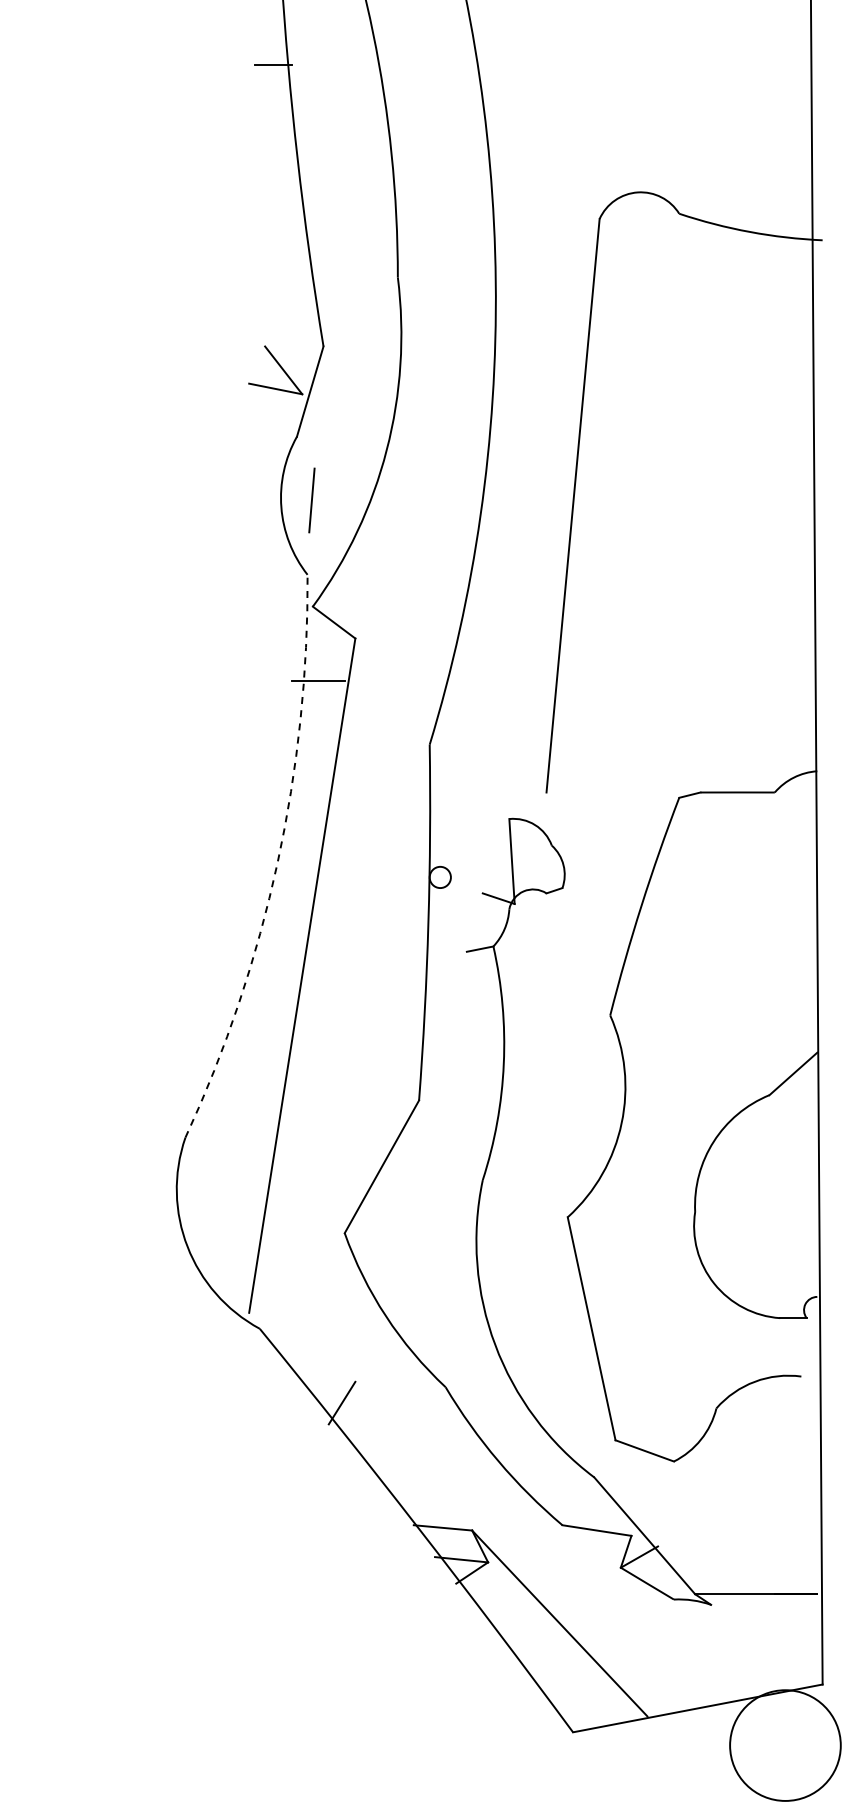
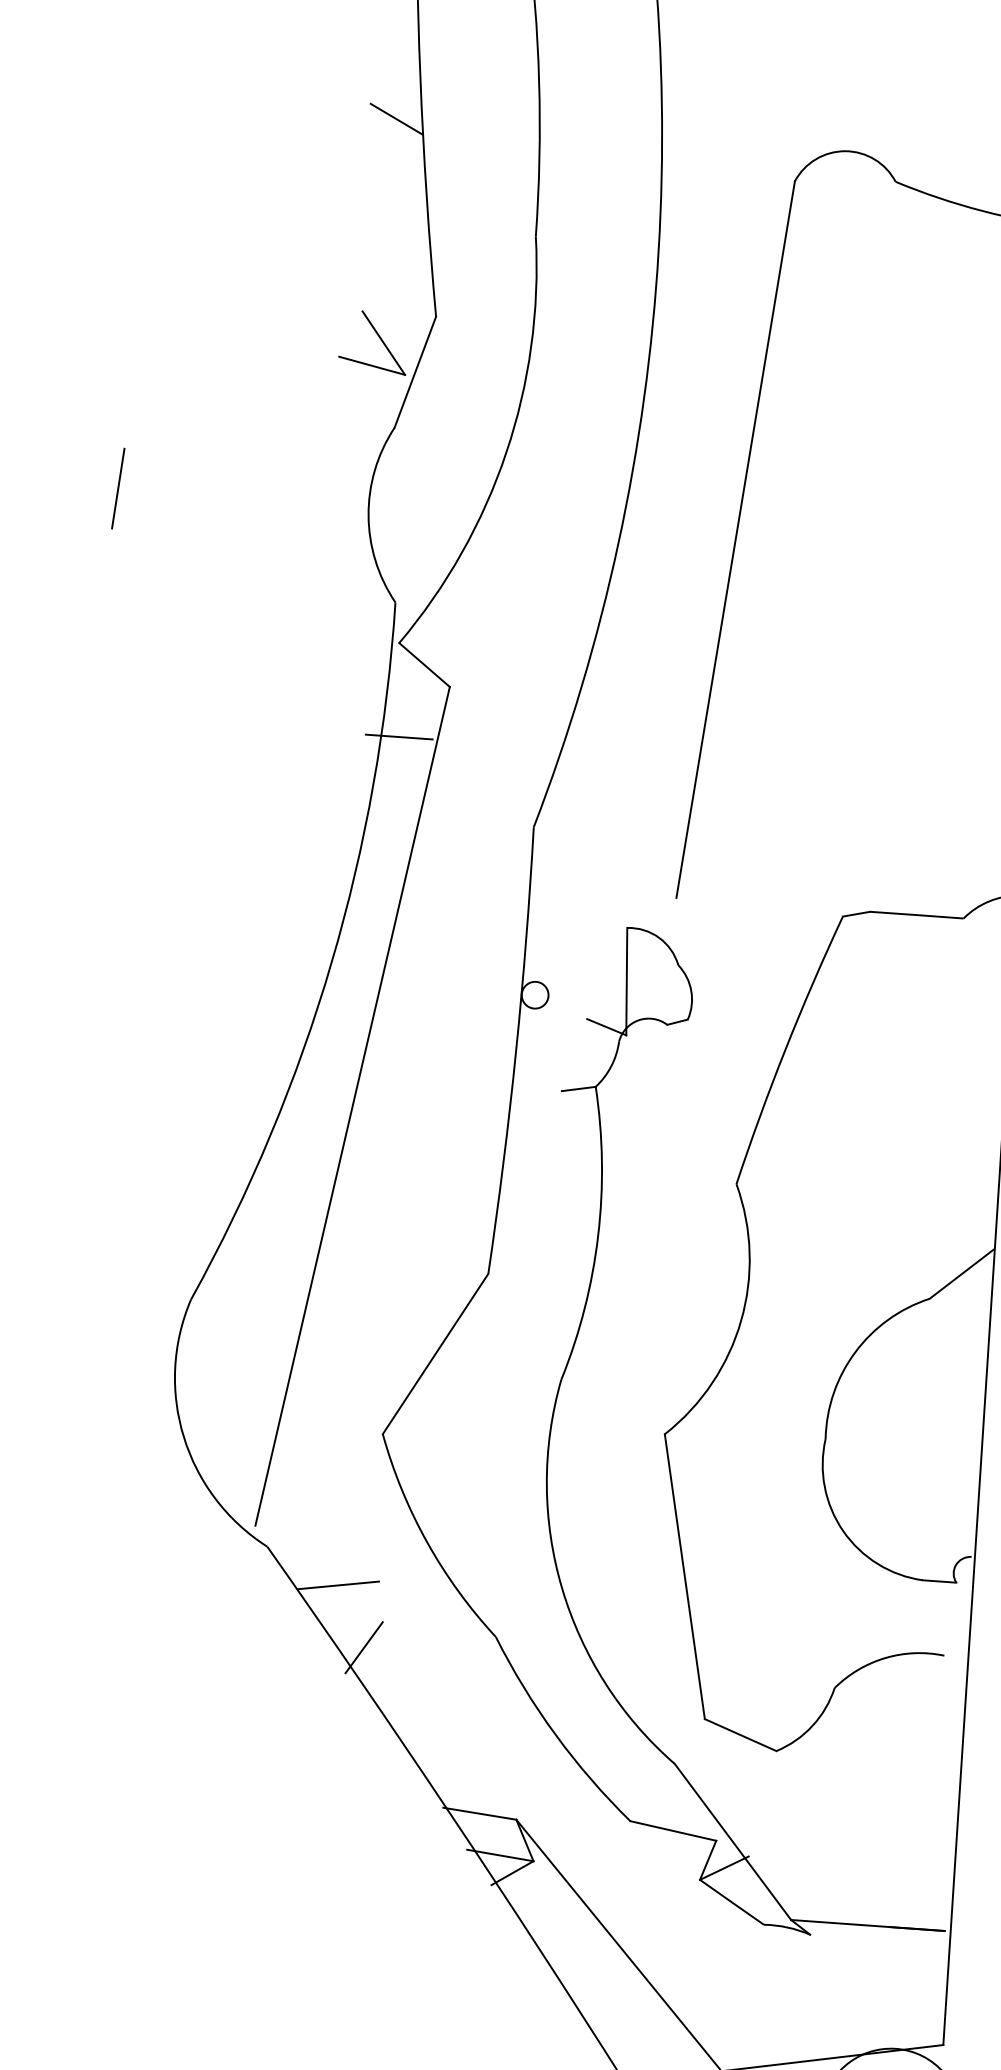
line: (280, 192) -> (395, 119), added
line: (311, 500) -> (117, 488), moved
arc: (277, 862) -> (331, 961), dashed -> solid
line: (318, 1355) -> (338, 1585), added

